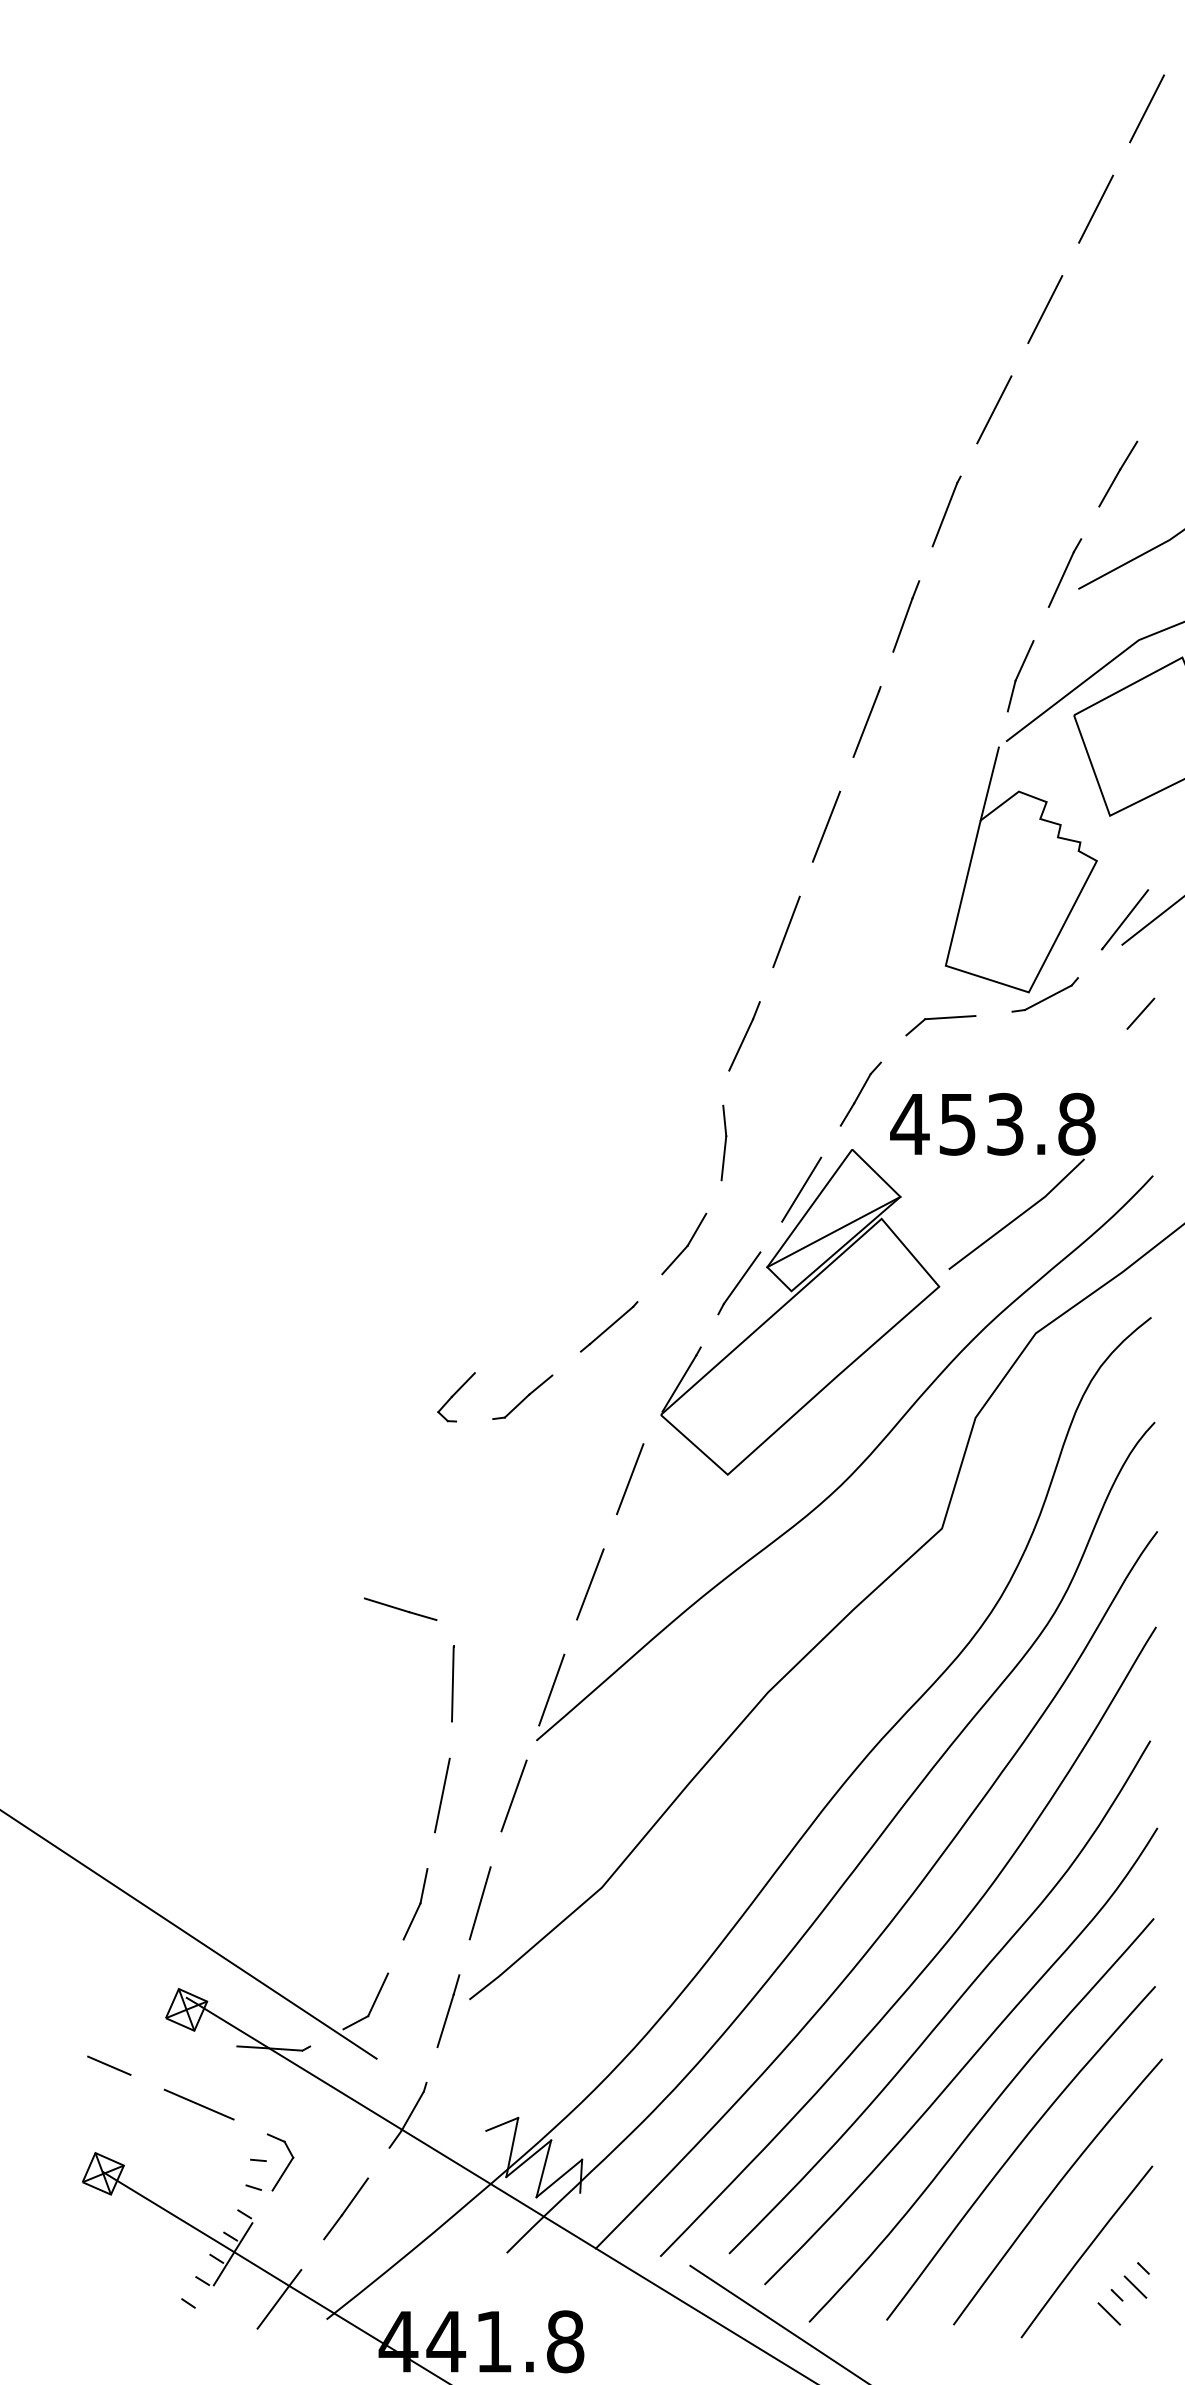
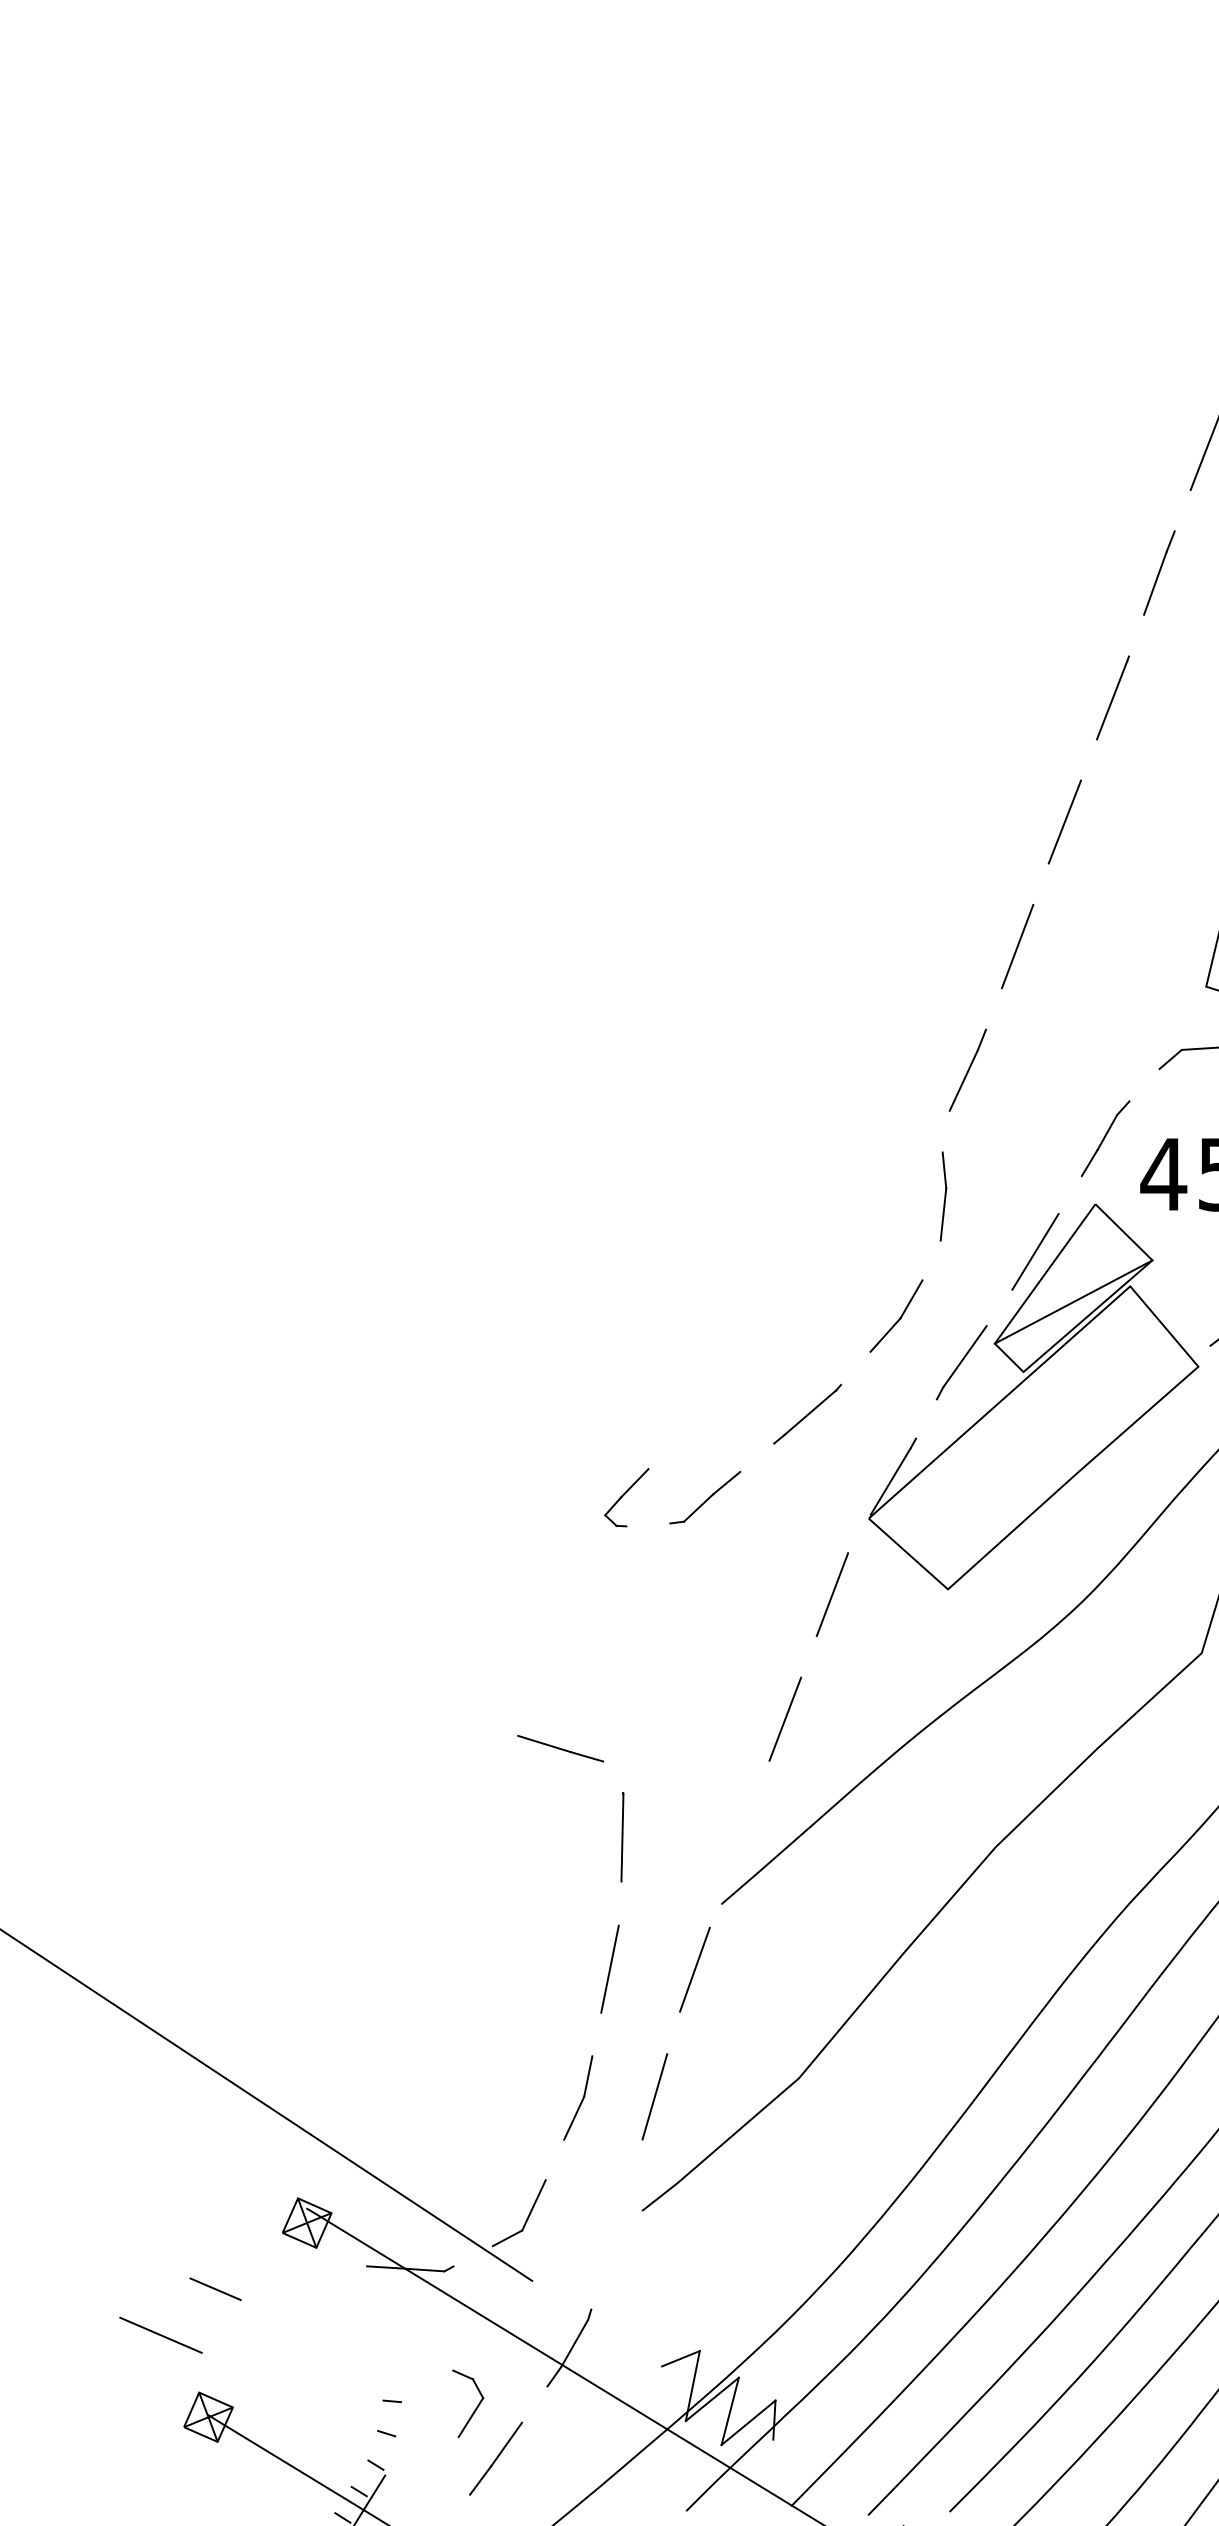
line: (551, 1689) -> (739, 1843), removed
line: (448, 2010) -> (617, 2223), removed
line: (198, 2104) -> (160, 2335), moved
part: (286, 2166) -> (475, 2408), moved

